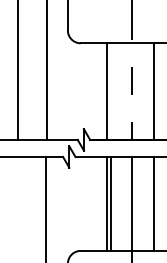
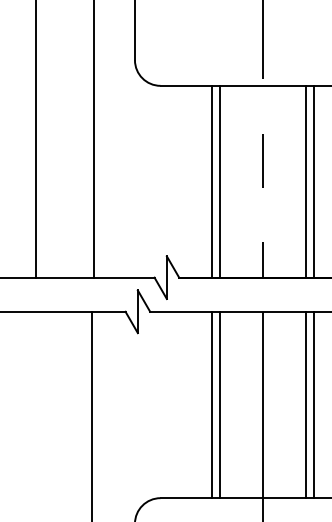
line: (110, 91) -> (219, 181), added
line: (158, 91) -> (314, 181), added
line: (158, 203) -> (314, 404), added

